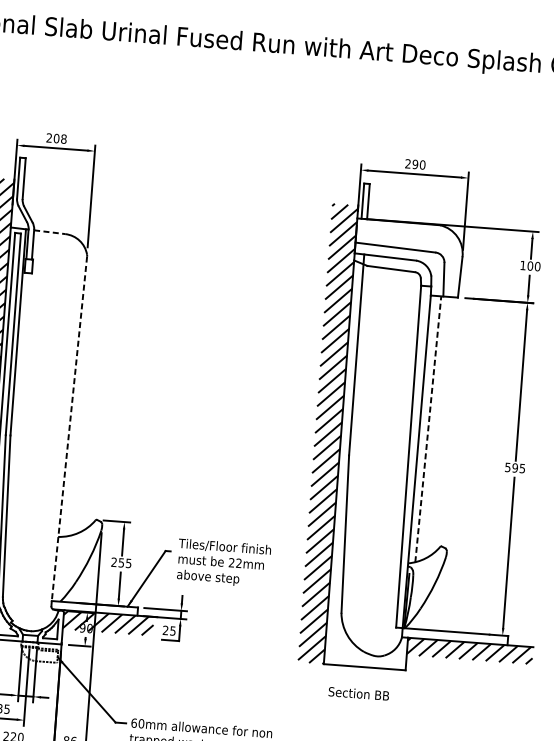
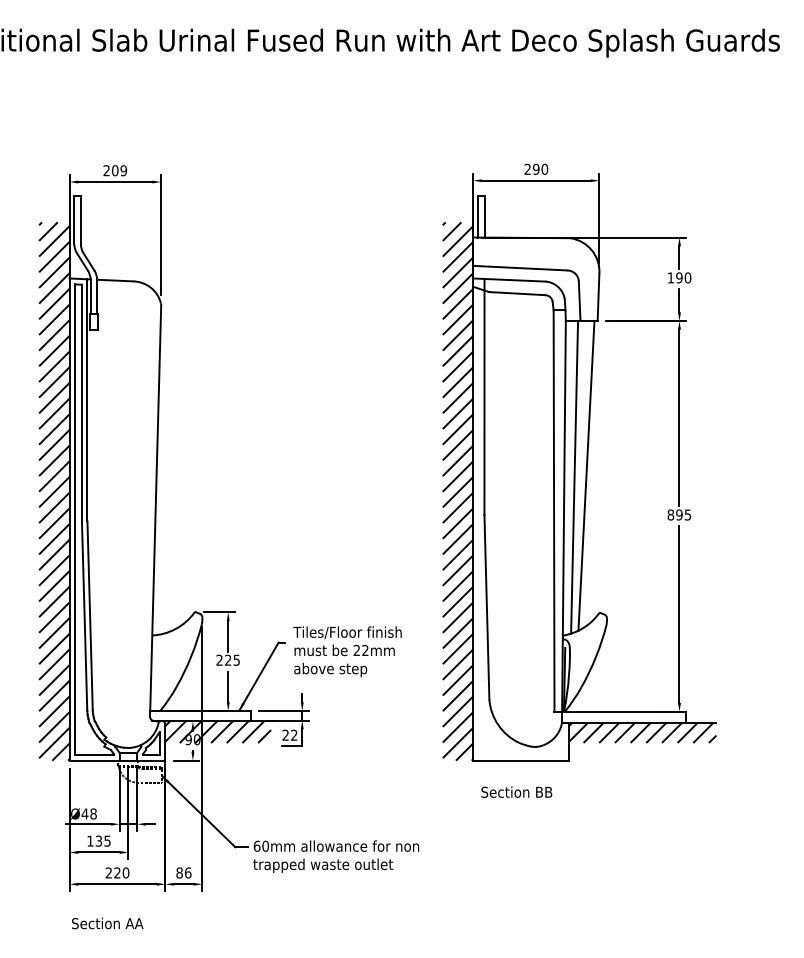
text: (63, 138) -> (123, 170), 208 -> 209
line: (49, 232) -> (115, 280), dashed -> solid
text: (530, 265) -> (679, 277), 100 -> 190
line: (428, 428) -> (574, 476), dashed -> solid
line: (438, 428) -> (586, 475), added
line: (69, 429) -> (155, 509), dashed -> solid
text: (507, 467) -> (670, 514), 595 -> 895
text: (121, 562) -> (228, 659), 255 -> 225
text: (173, 630) -> (294, 734), 25 -> 22

